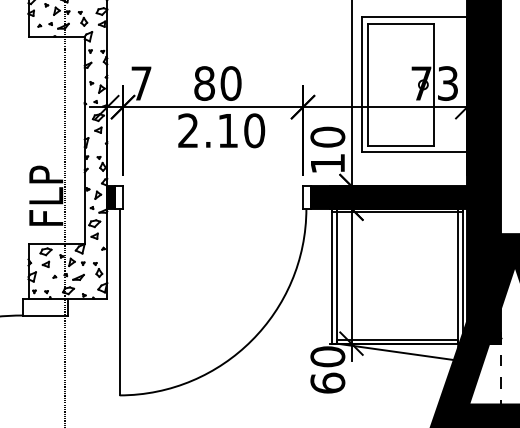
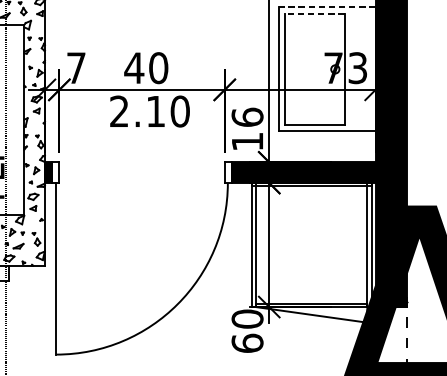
line: (414, 17) -> (327, 7), solid -> dashed
line: (400, 24) -> (314, 13), solid -> dashed
text: (204, 83) -> (134, 68), 80 -> 40
text: (327, 136) -> (247, 116), 10 -> 16

